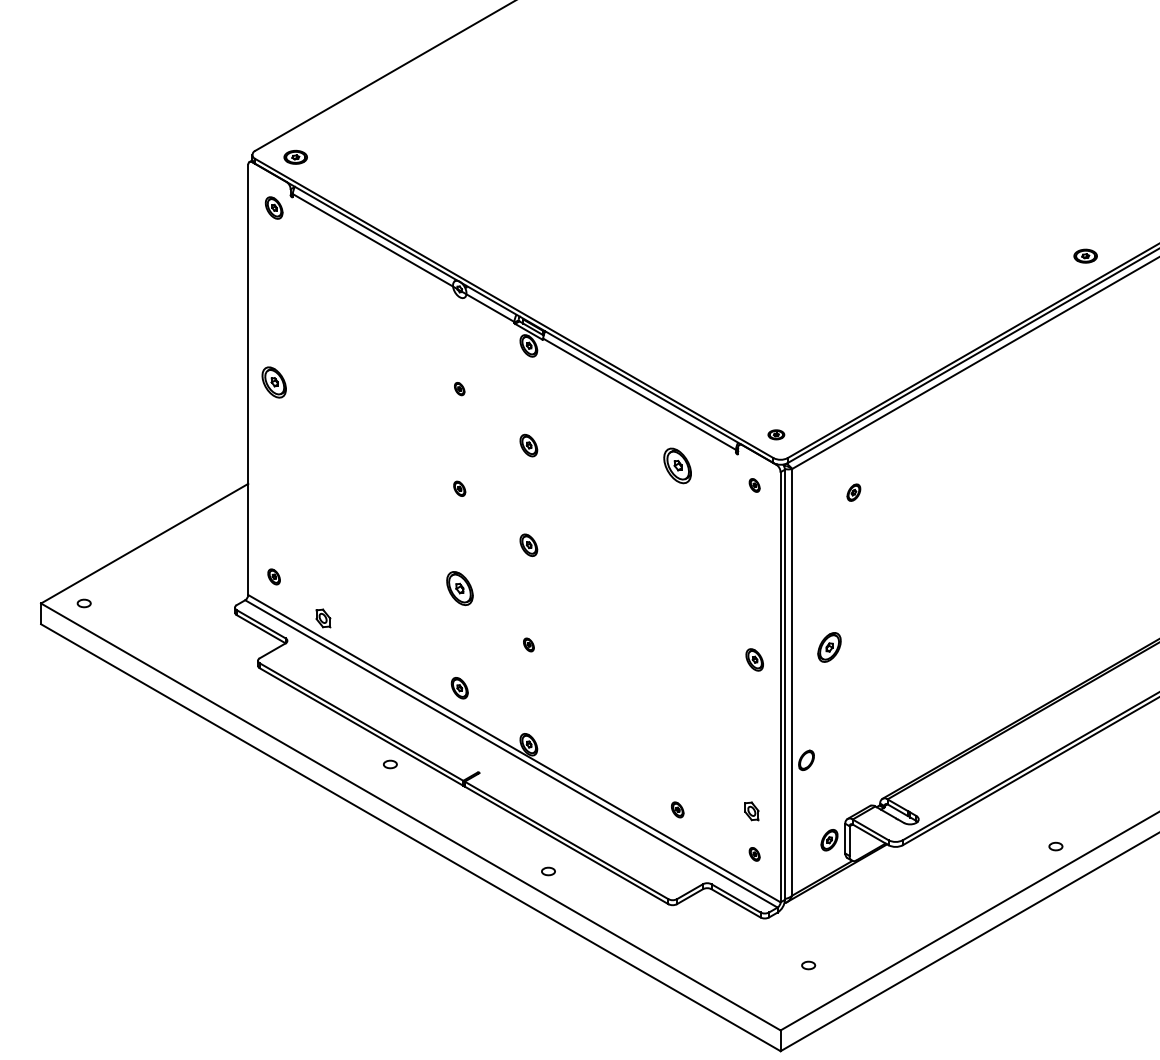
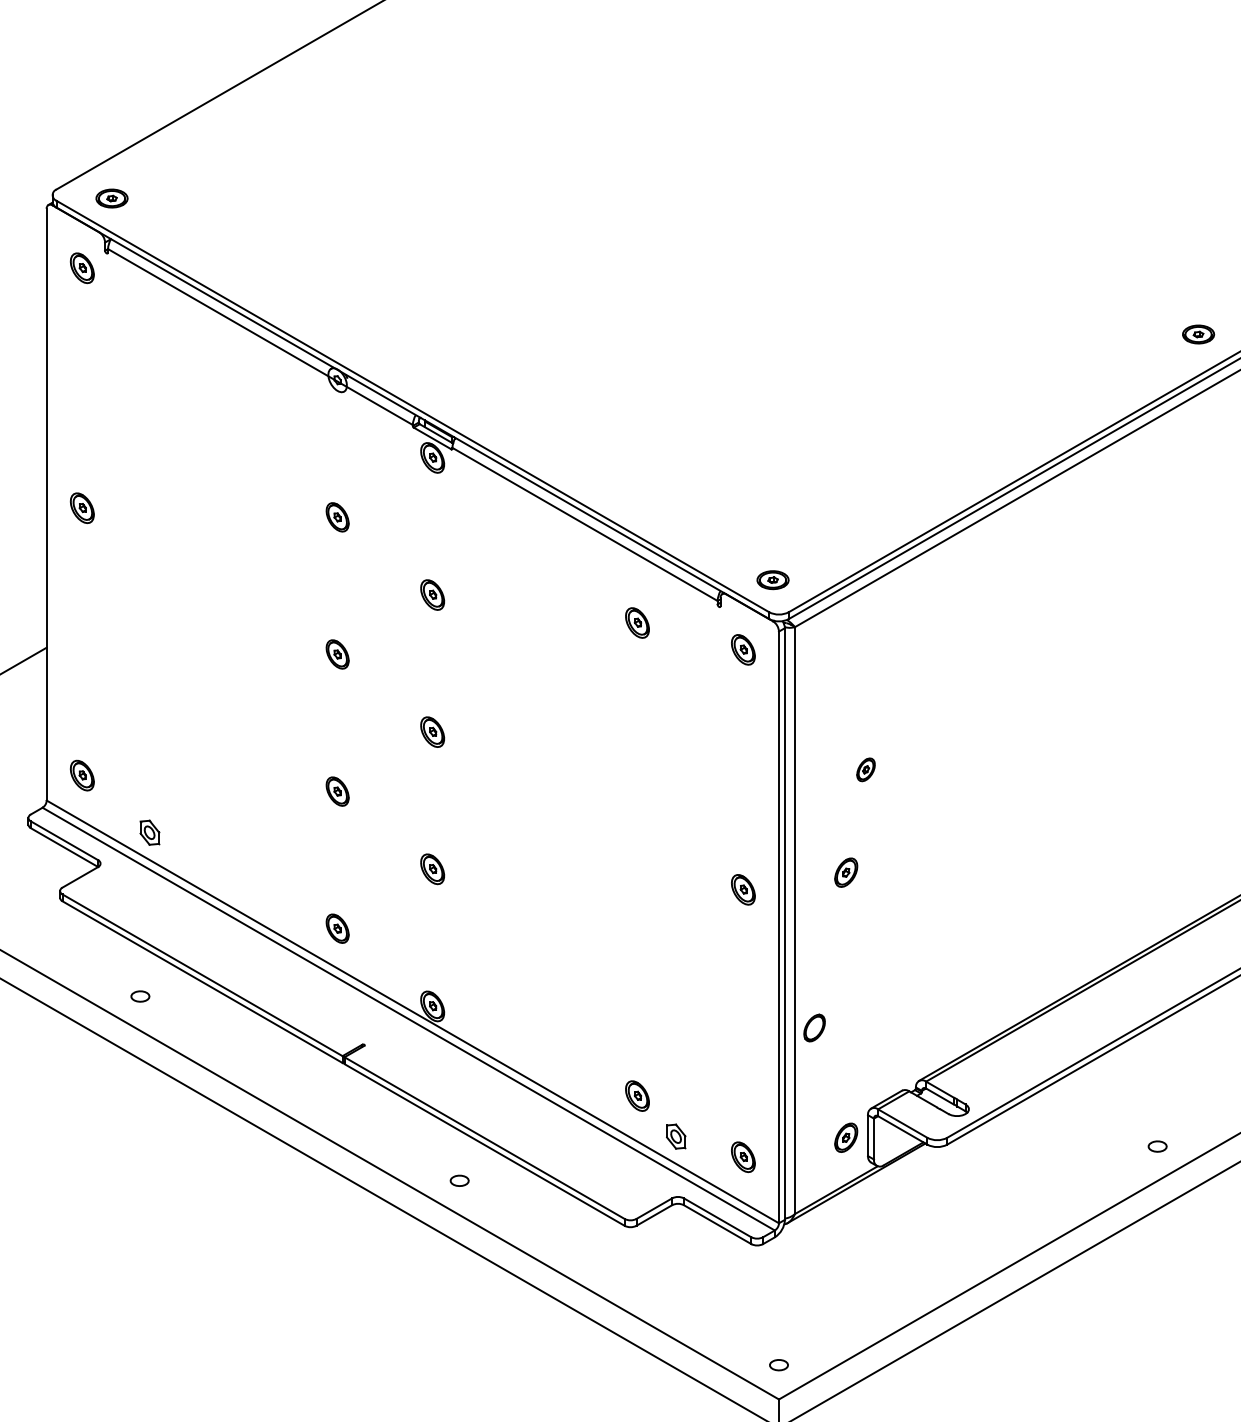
part: (273, 382) -> (81, 508), size x0.71
part: (459, 388) -> (337, 516), size x1.67
part: (776, 434) -> (773, 579), size x1.43
part: (677, 465) -> (637, 622), size x0.62
part: (754, 485) -> (743, 649), size x1.67
part: (459, 488) -> (337, 654), size x1.43
part: (853, 492) -> (865, 769), moved
part: (273, 576) -> (81, 775), size x1.43
part: (459, 588) -> (337, 791), size x0.62
part: (528, 644) -> (432, 868), size x1.67
part: (829, 647) -> (846, 872), size x0.71
part: (390, 764) -> (140, 996), moved
part: (677, 809) -> (637, 1095), size x1.43
part: (751, 811) -> (675, 1136), moved
part: (754, 854) -> (743, 1157), size x1.67
part: (808, 965) -> (778, 1365), moved

